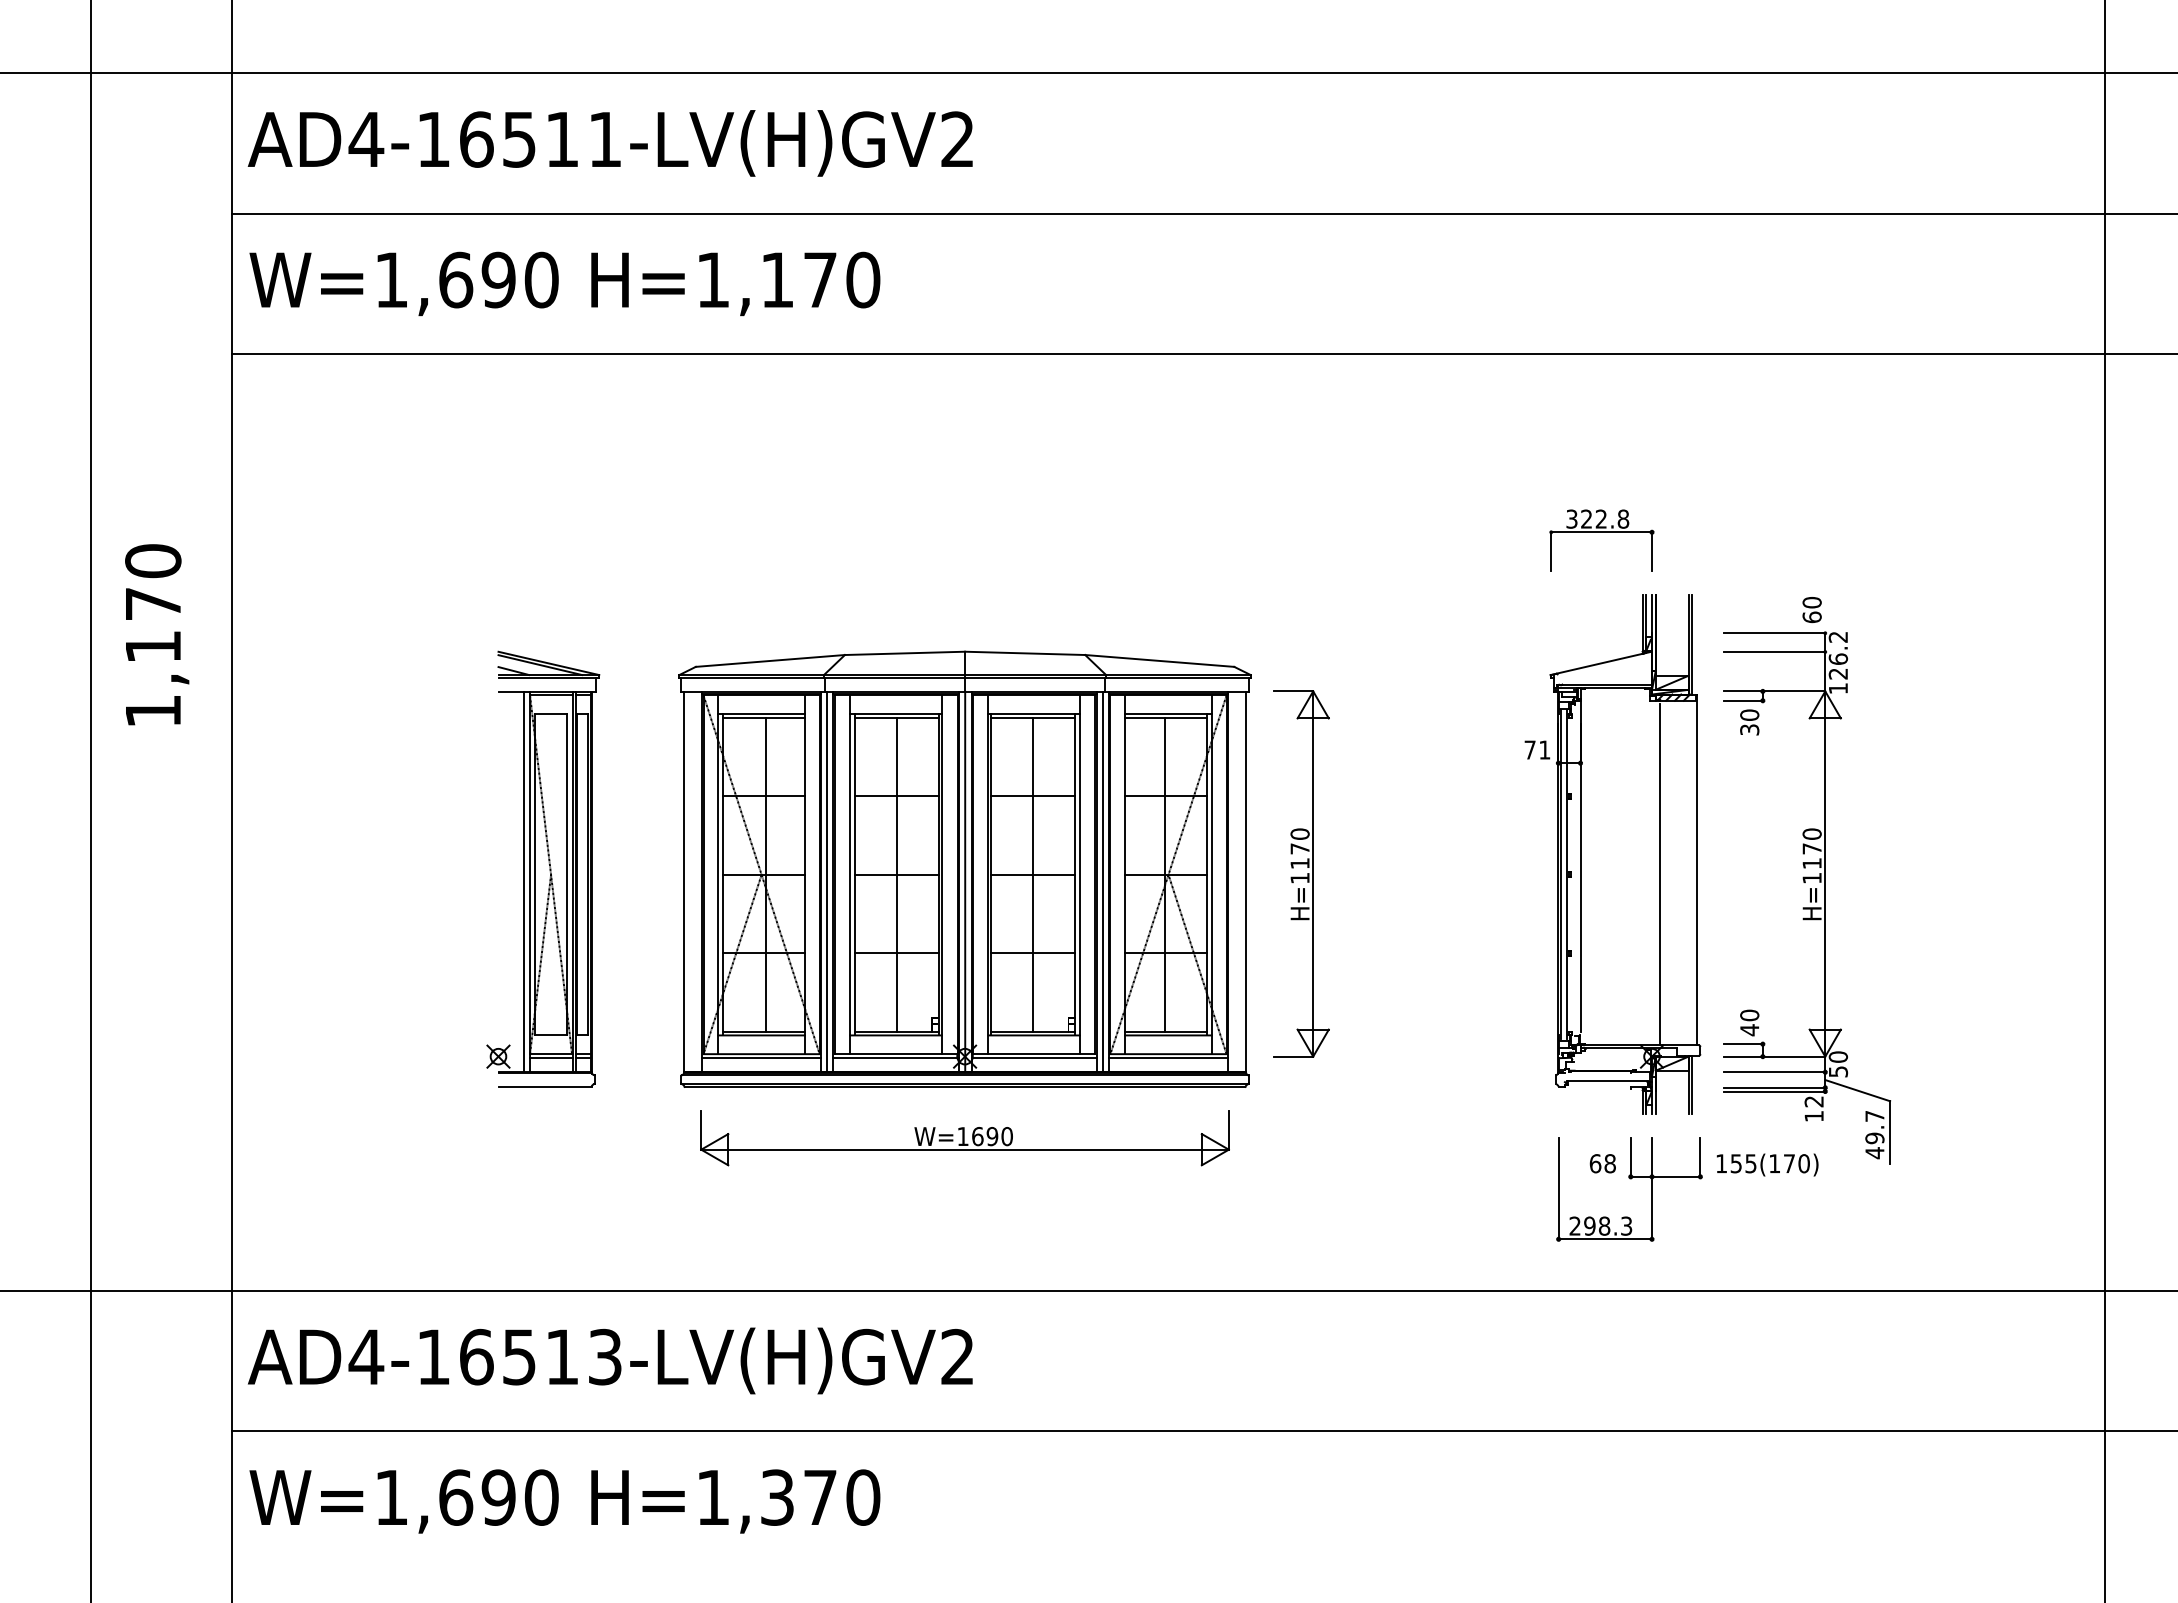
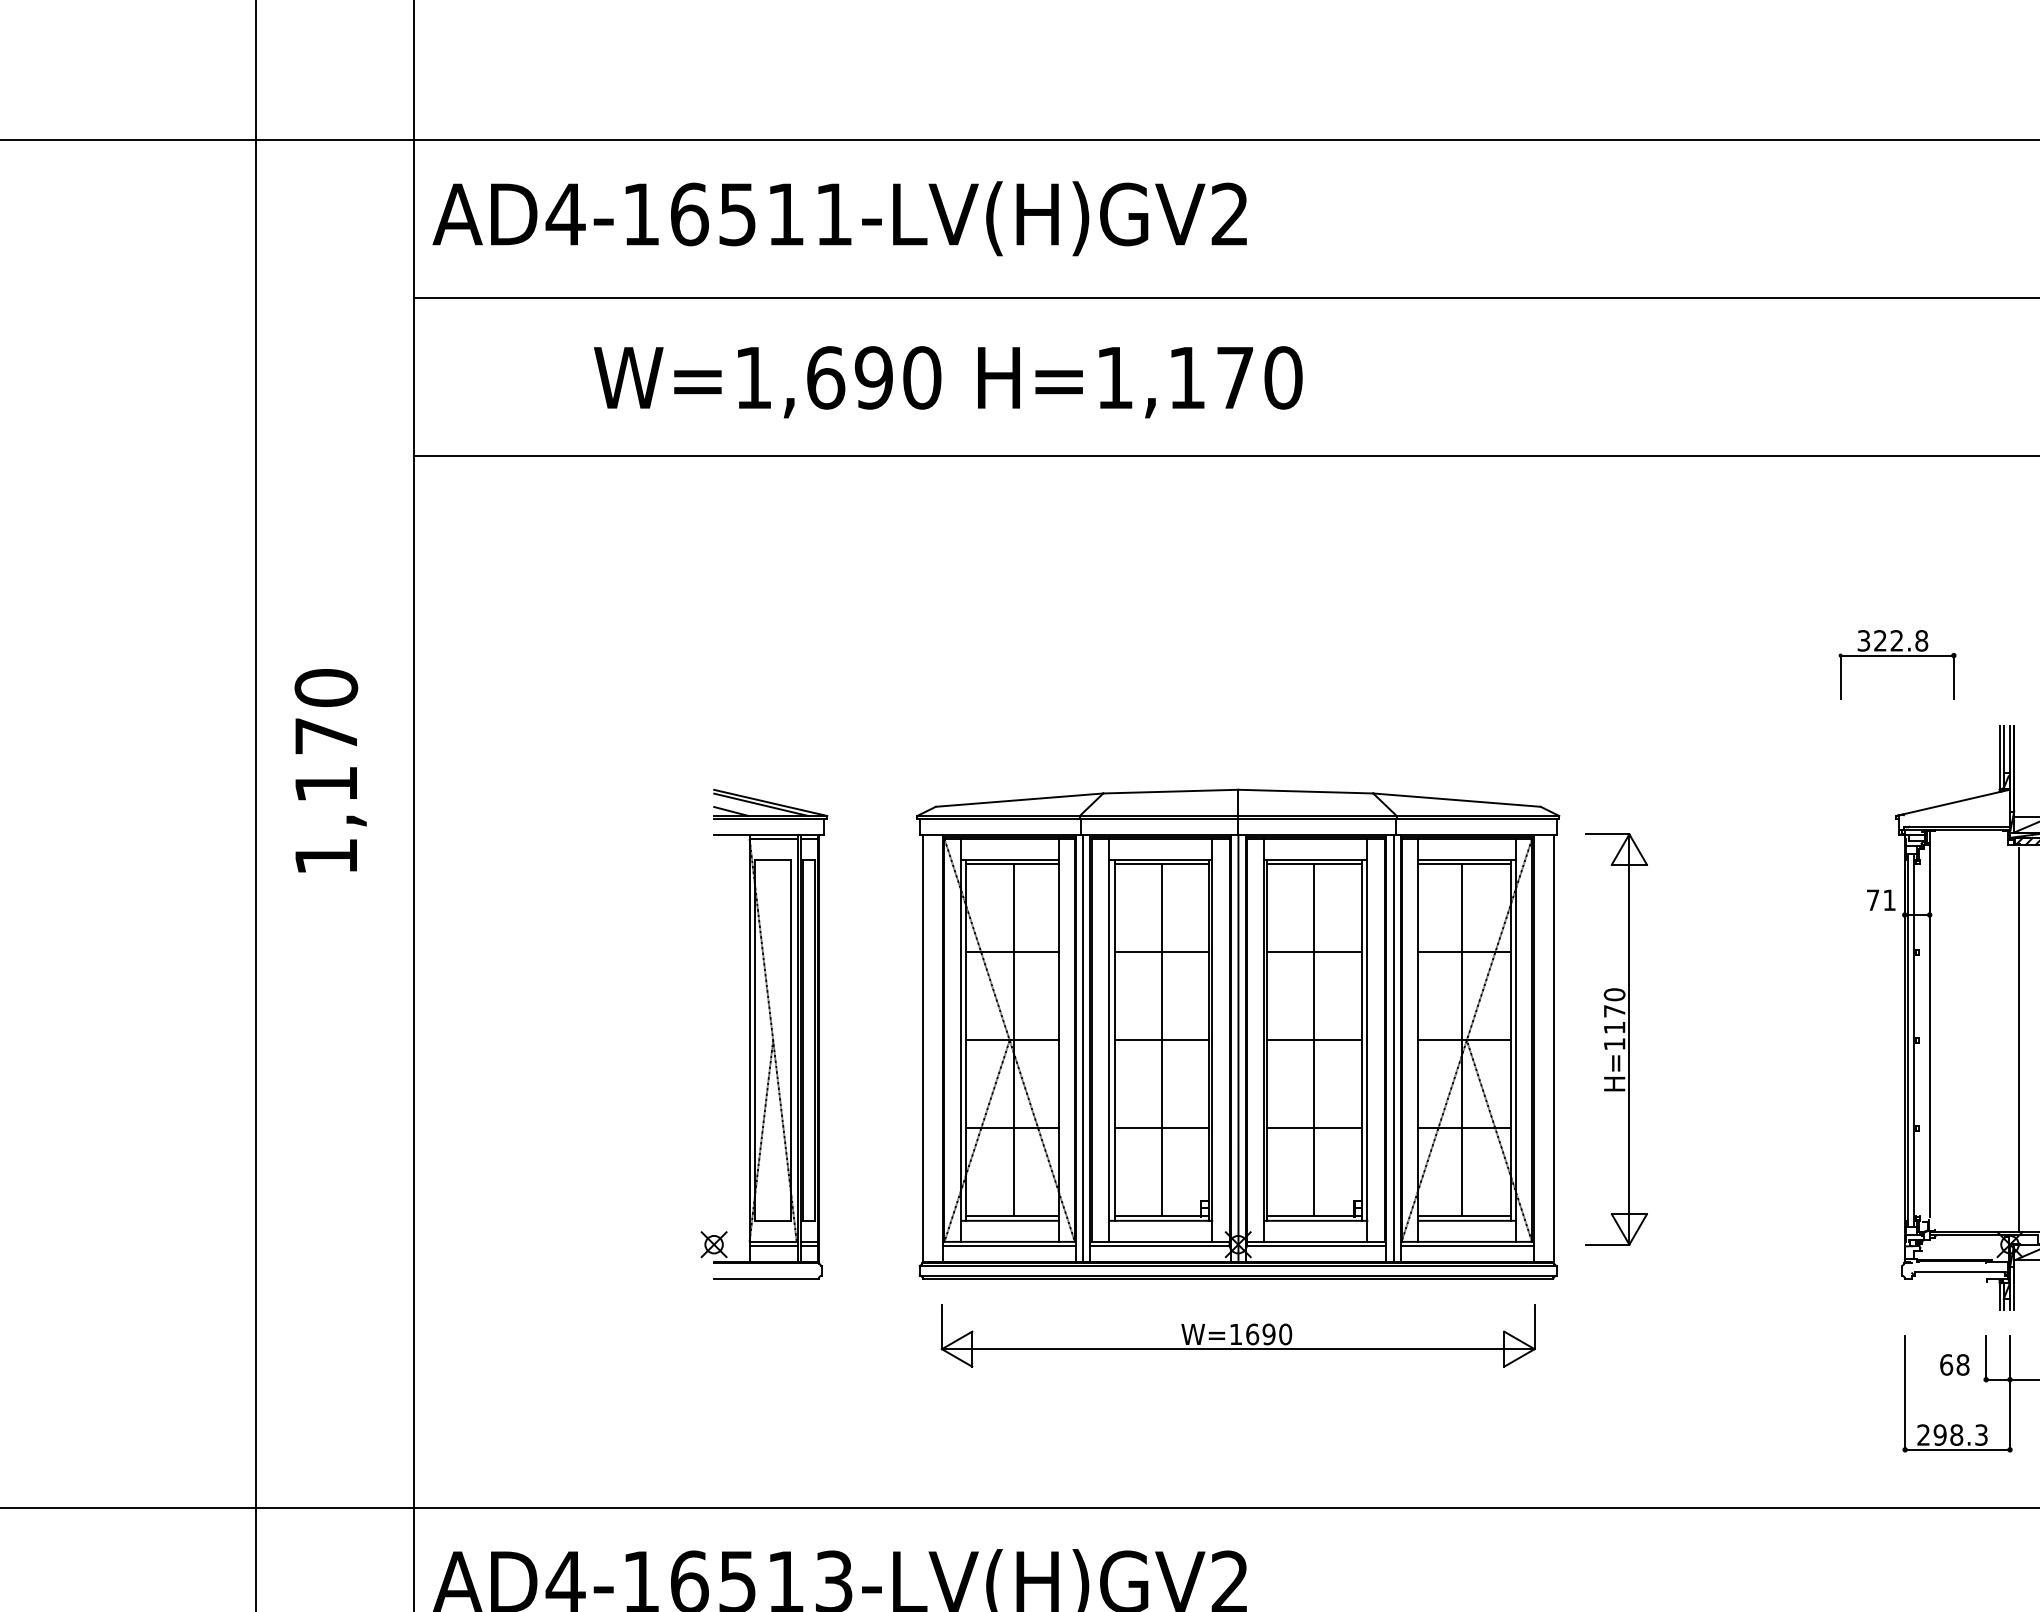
text: (564, 283) -> (947, 381), moved
part: (1601, 532) -> (1897, 655), moved
line: (523, 881) -> (742, 1047), removed

